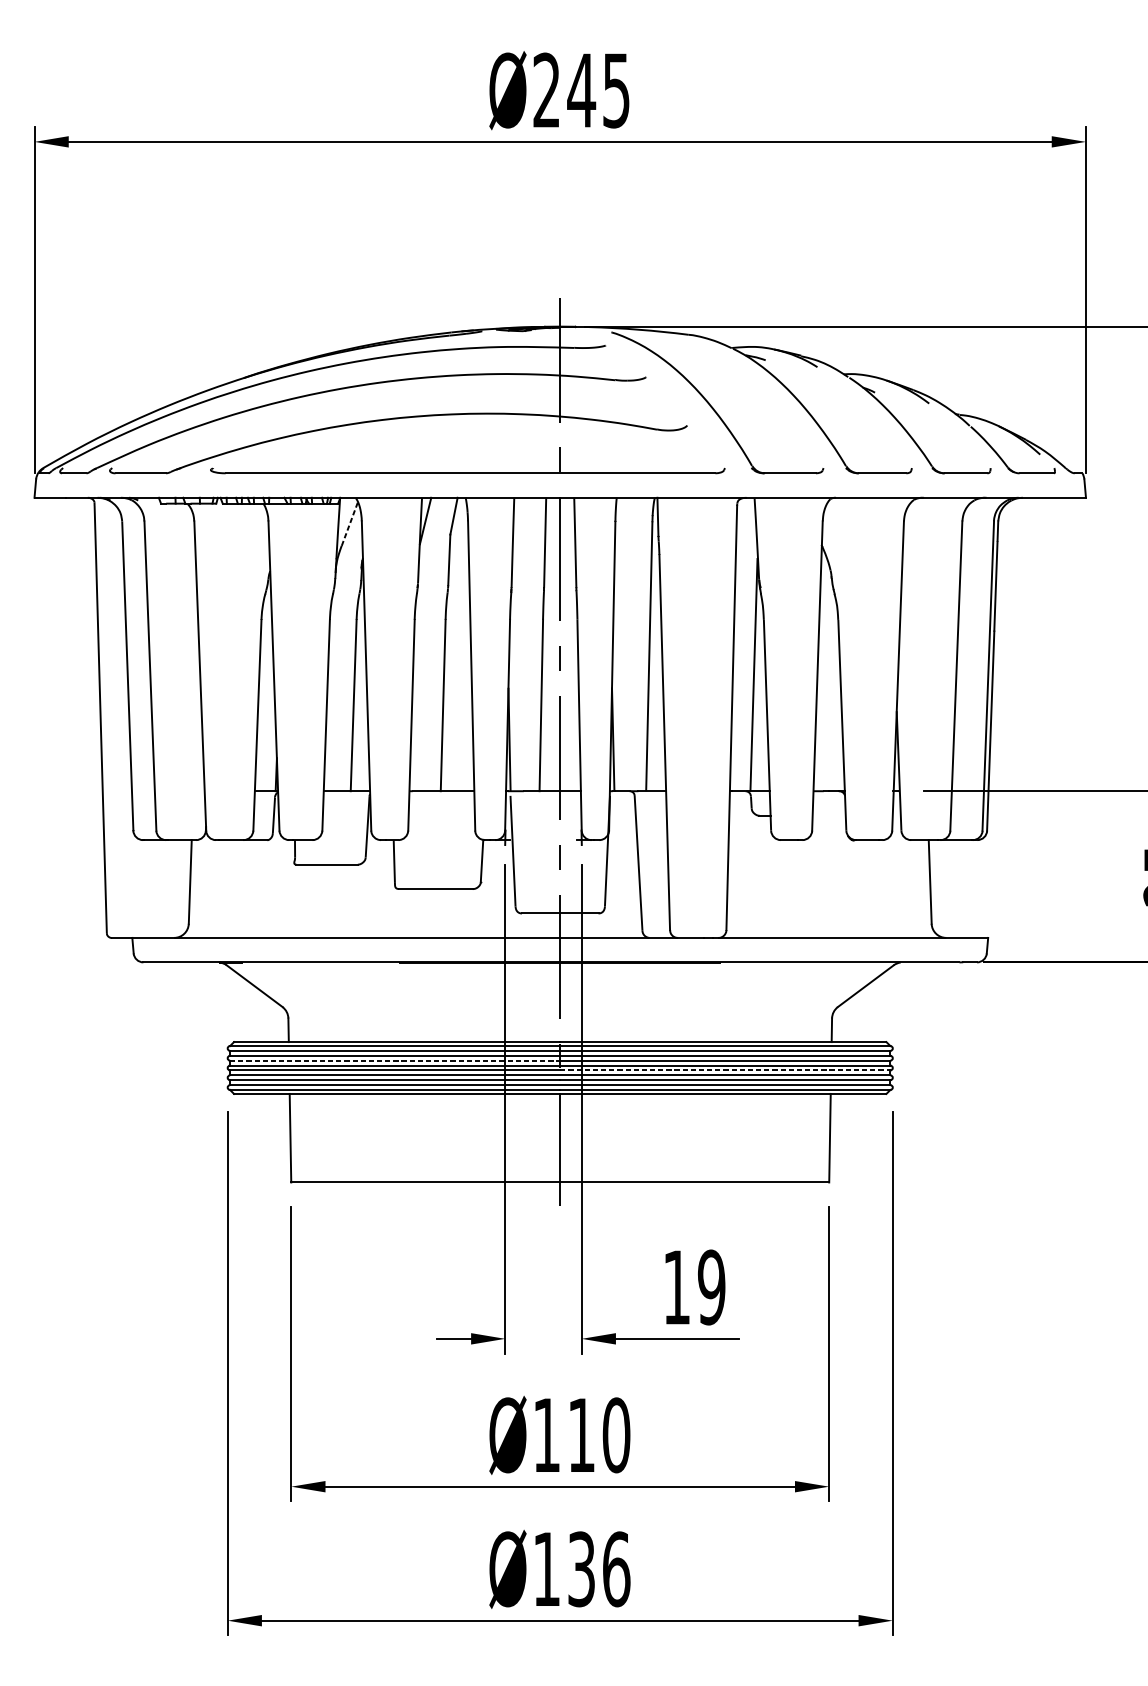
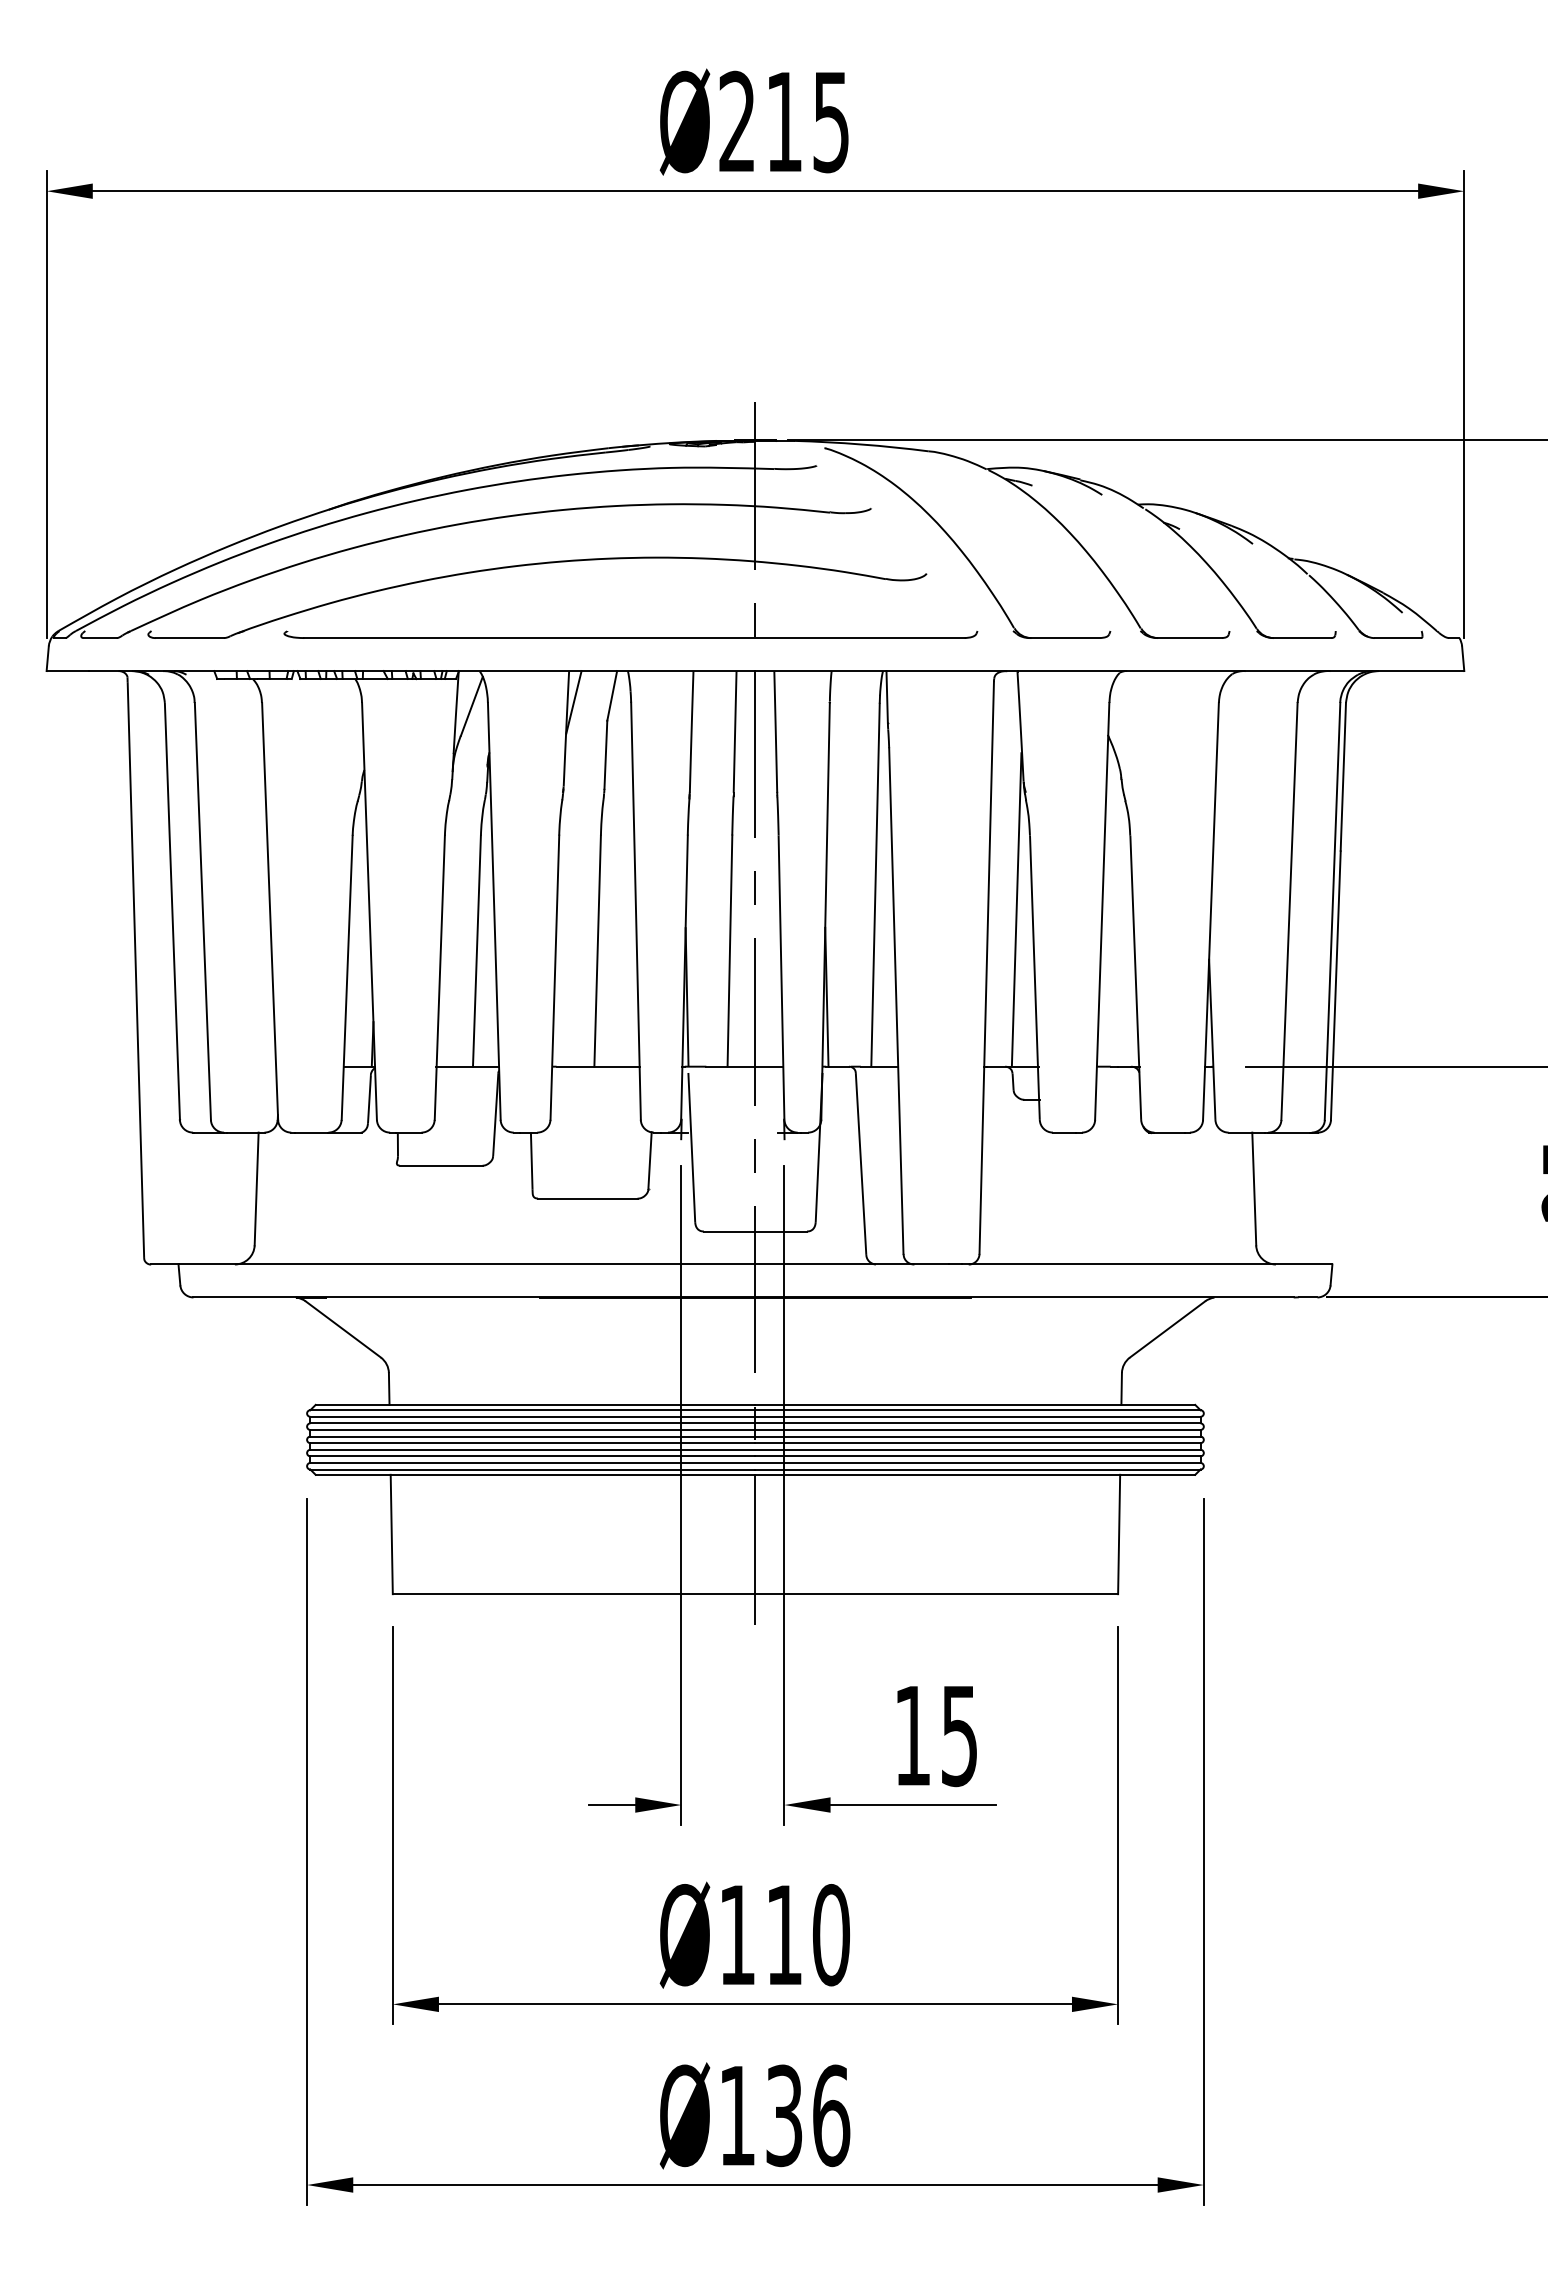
text: (581, 90) -> (783, 121), Ø245 -> Ø215
line: (349, 524) -> (471, 706), dashed -> solid
line: (394, 1060) -> (532, 1429), dashed -> solid
line: (725, 1070) -> (978, 1443), dashed -> solid
text: (711, 1287) -> (959, 1735), 19 -> 15

